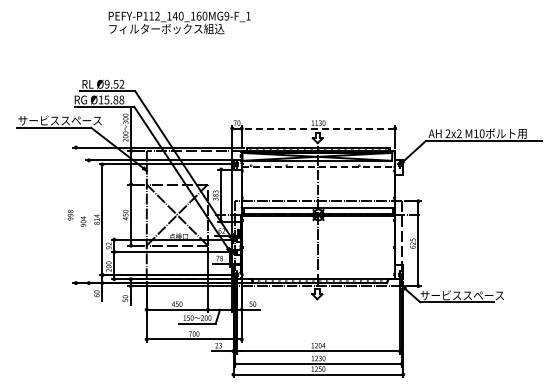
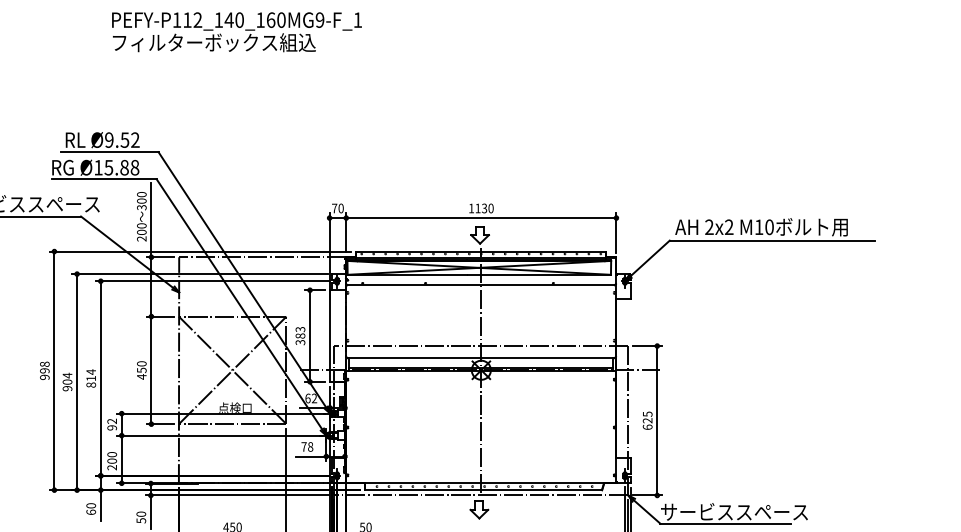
line: (318, 128) -> (481, 217), dashed -> solid
line: (318, 166) -> (481, 284), dashed -> solid
line: (76, 215) -> (55, 371), added
line: (88, 221) -> (76, 381), added

